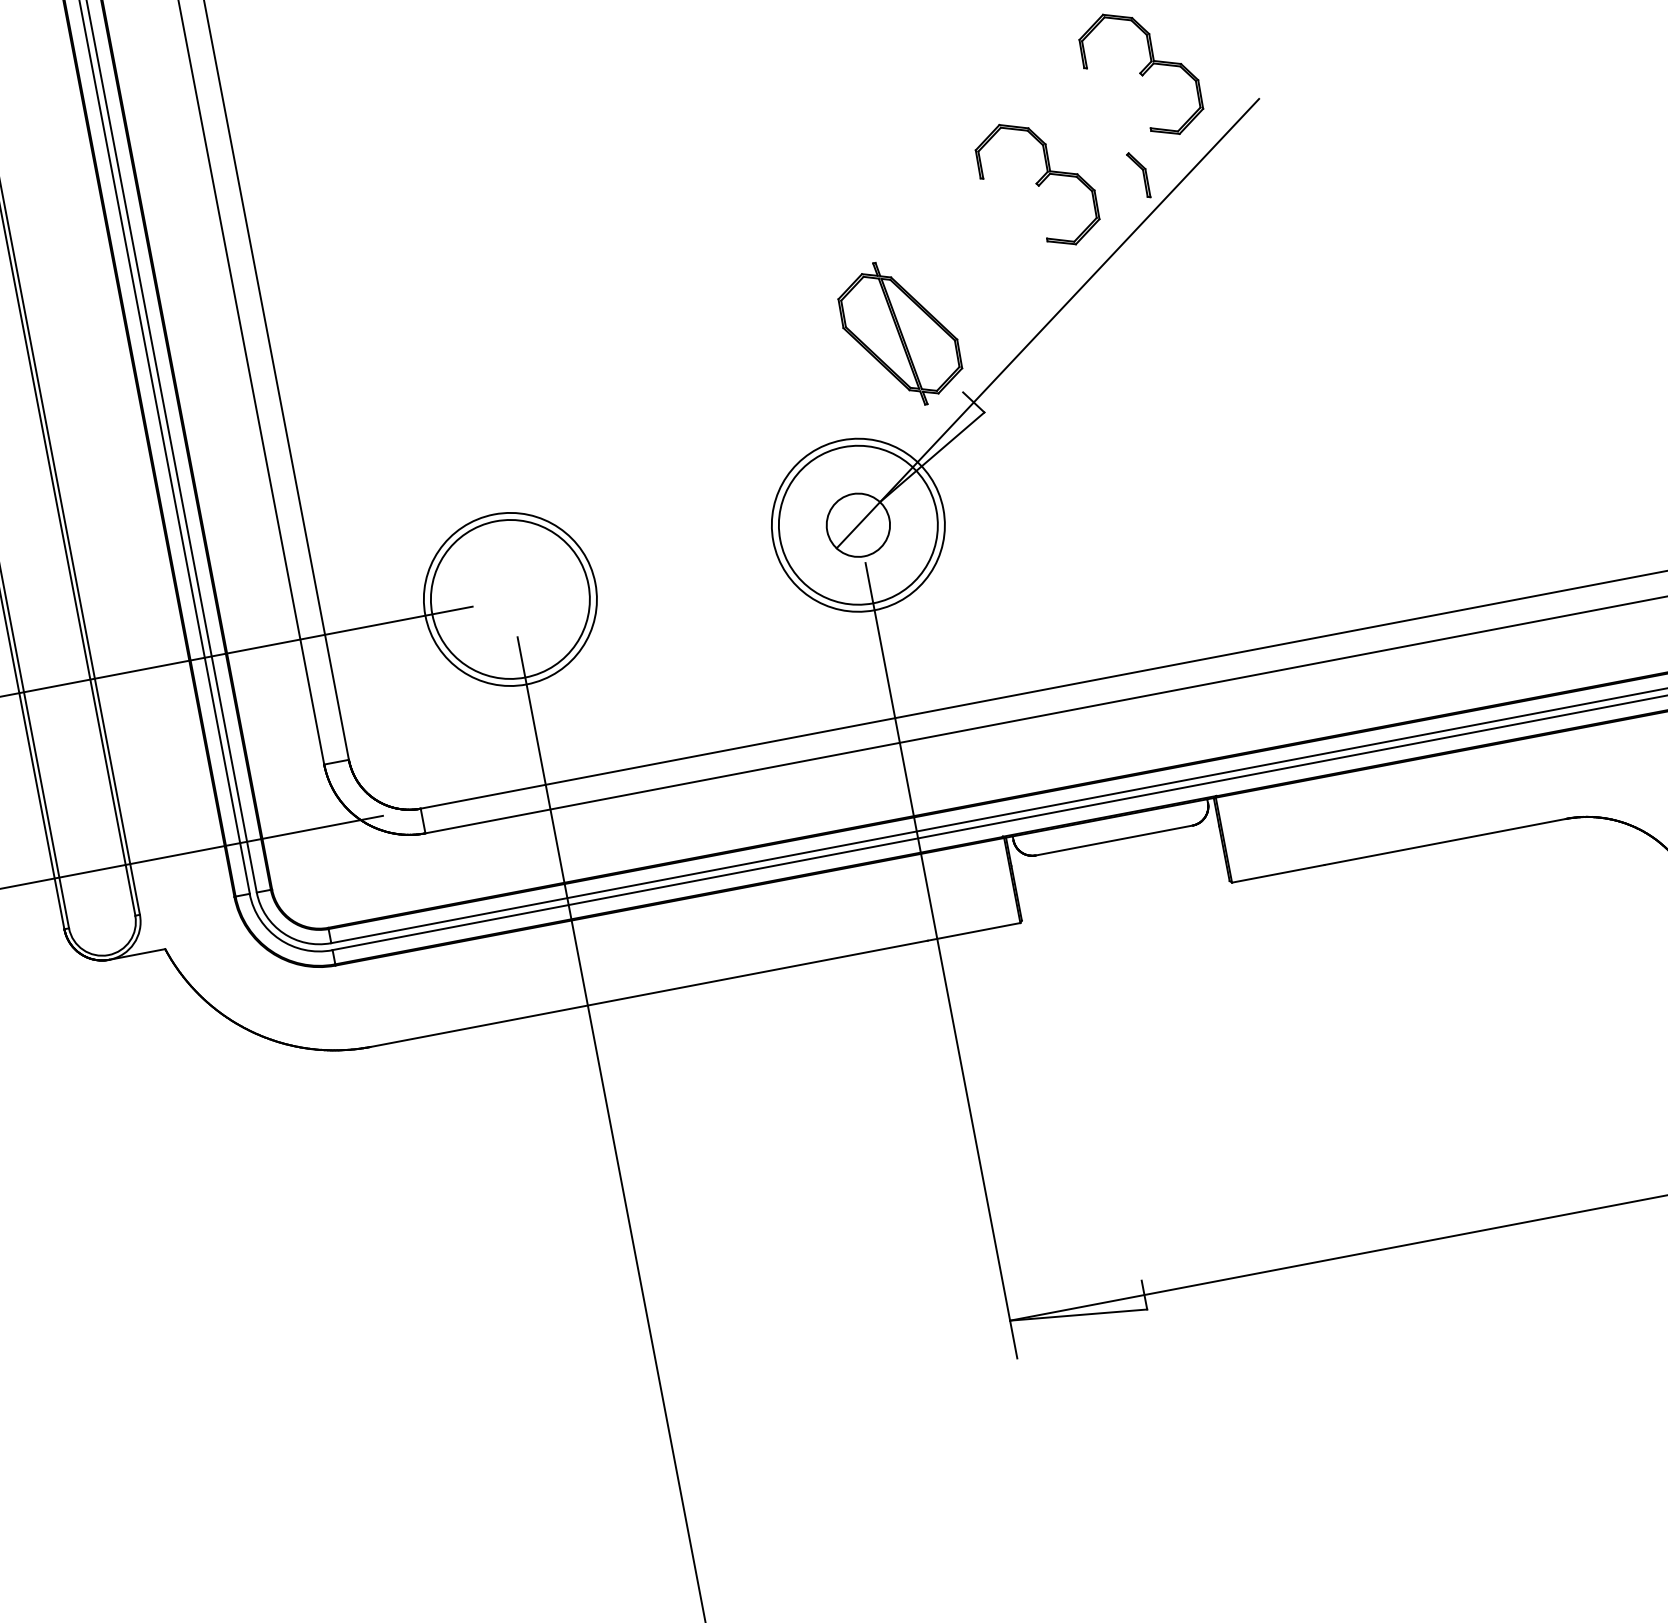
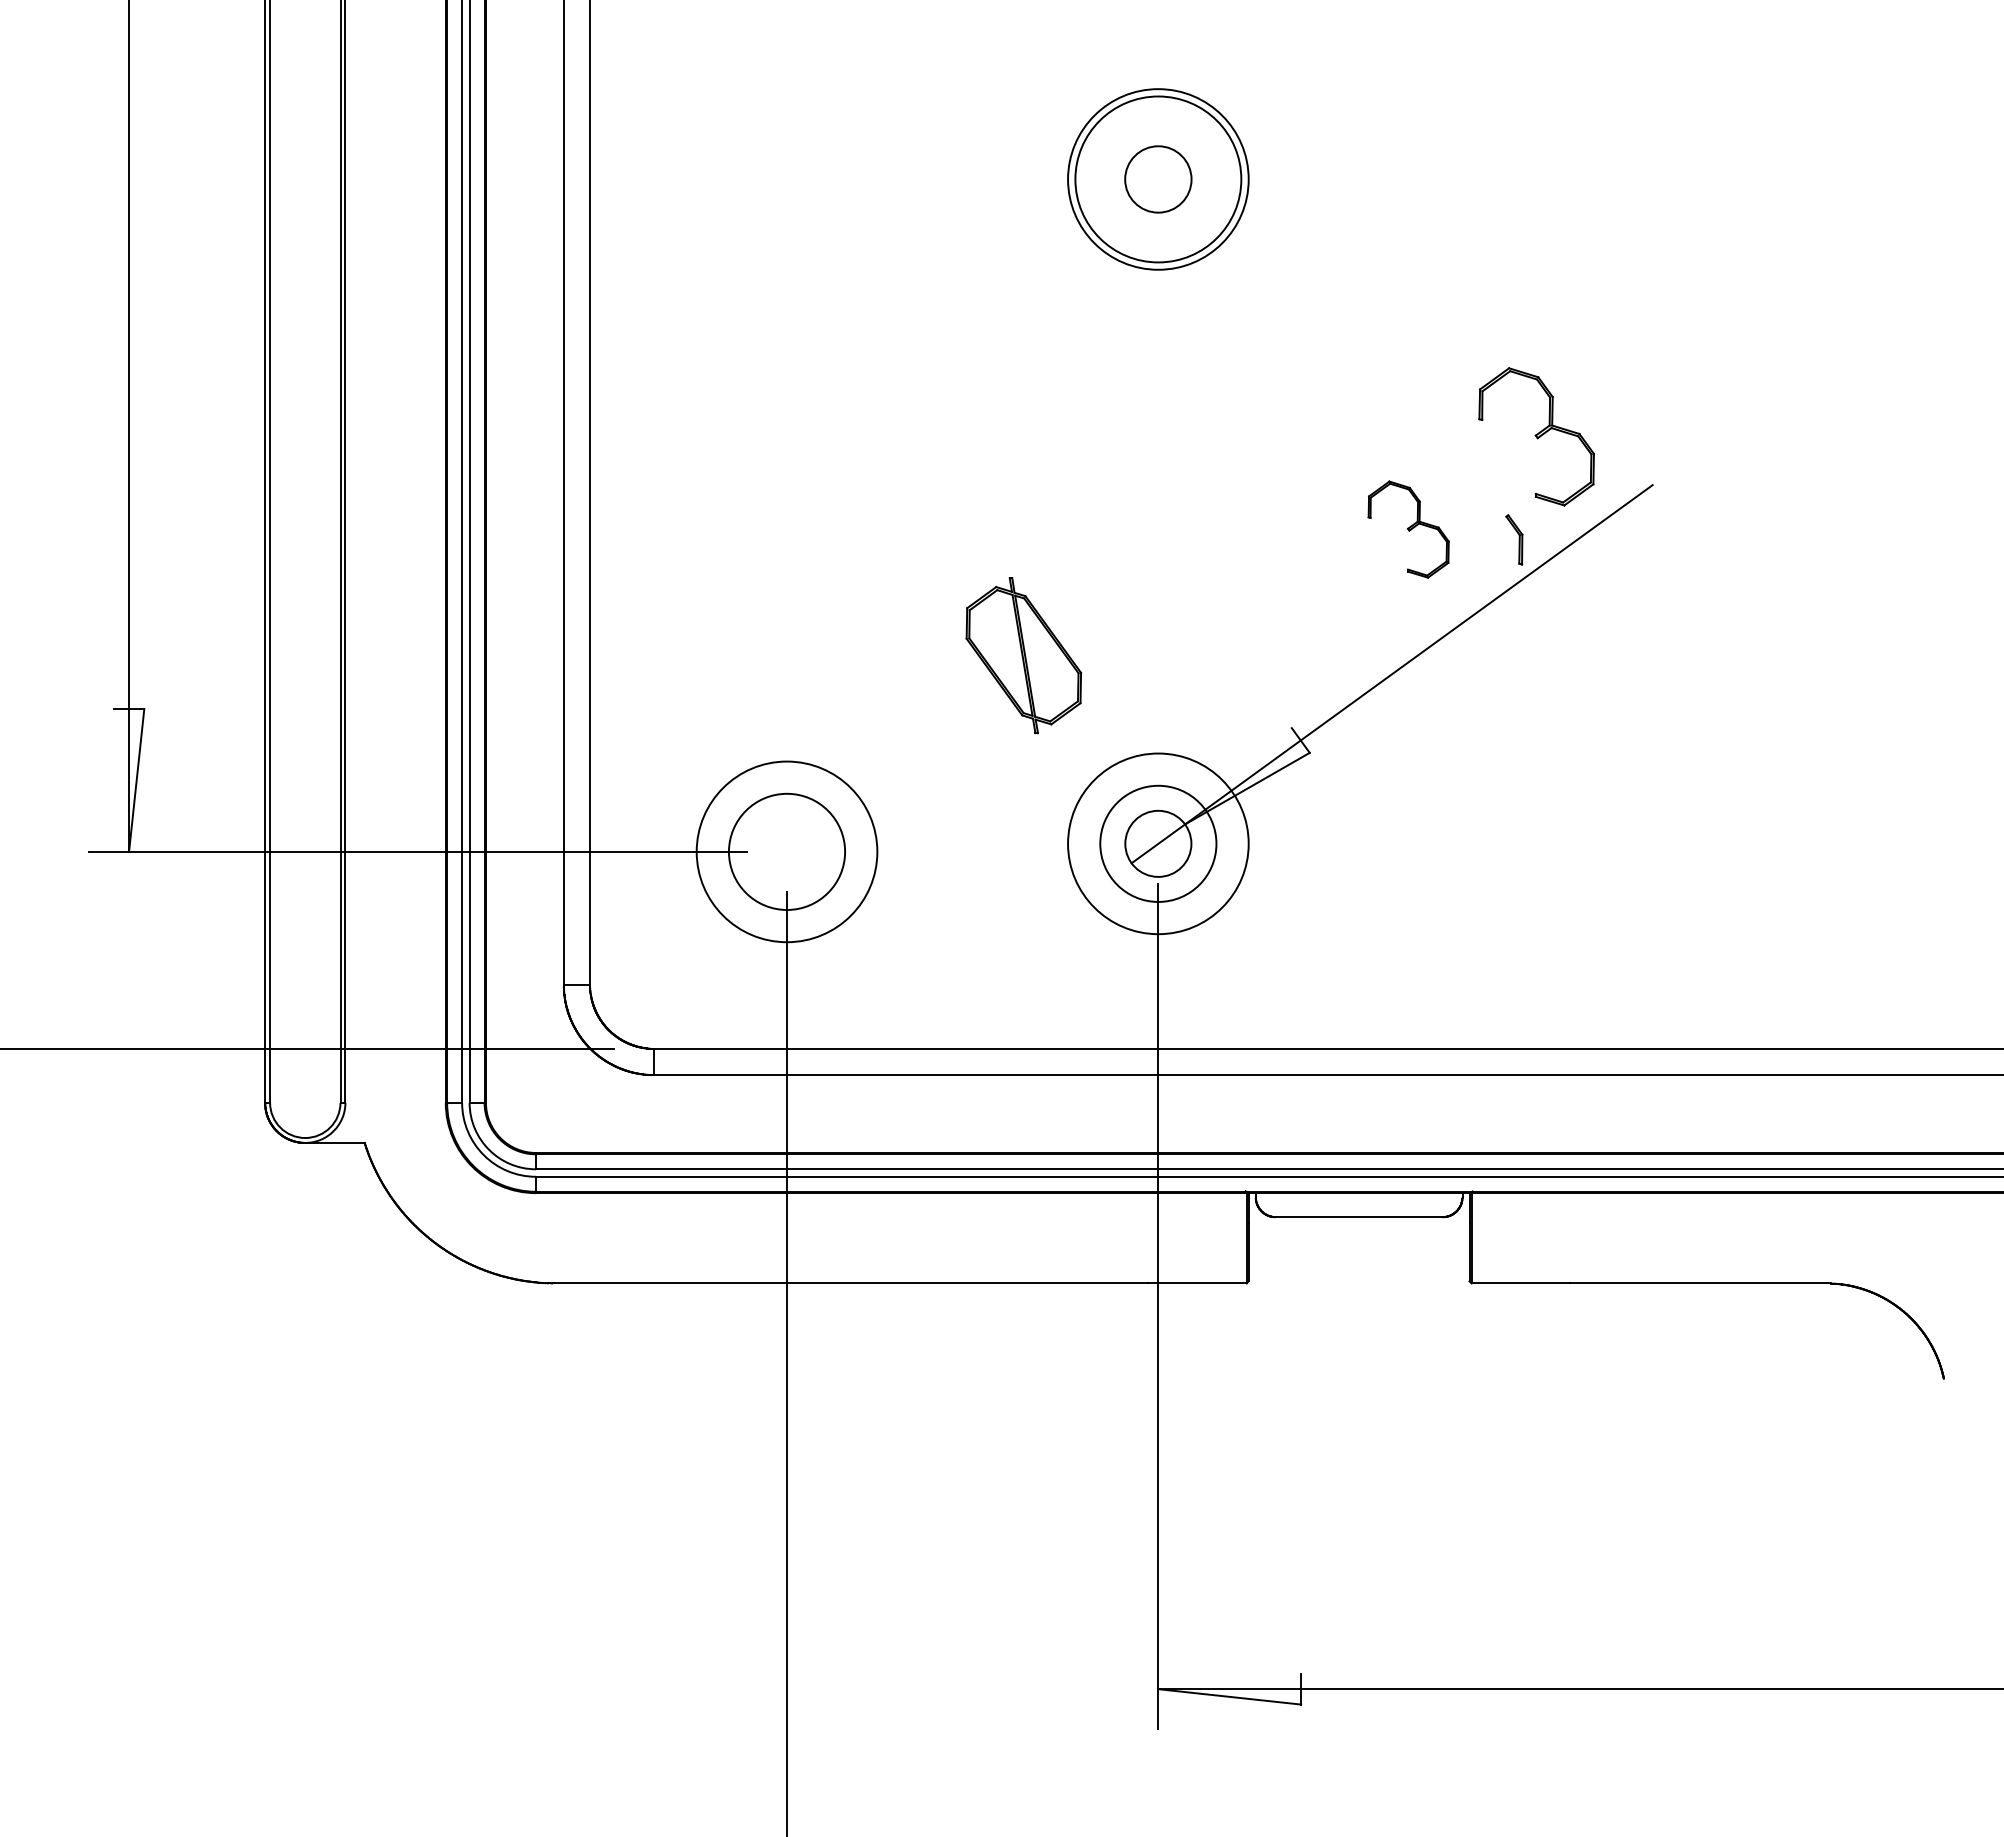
part: (1037, 184) -> (1408, 529), size x0.7
part: (899, 333) -> (1023, 655), moved
circle: (858, 524) -> (1158, 843), size x0.7
circle: (510, 599) -> (787, 851), size x0.7

